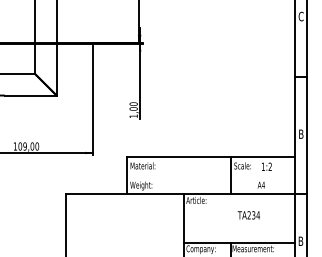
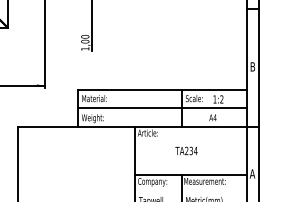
line: (210, 175) -> (162, 108), added
text: (248, 215) -> (186, 151), moved
text: (300, 240) -> (252, 173), B -> A

